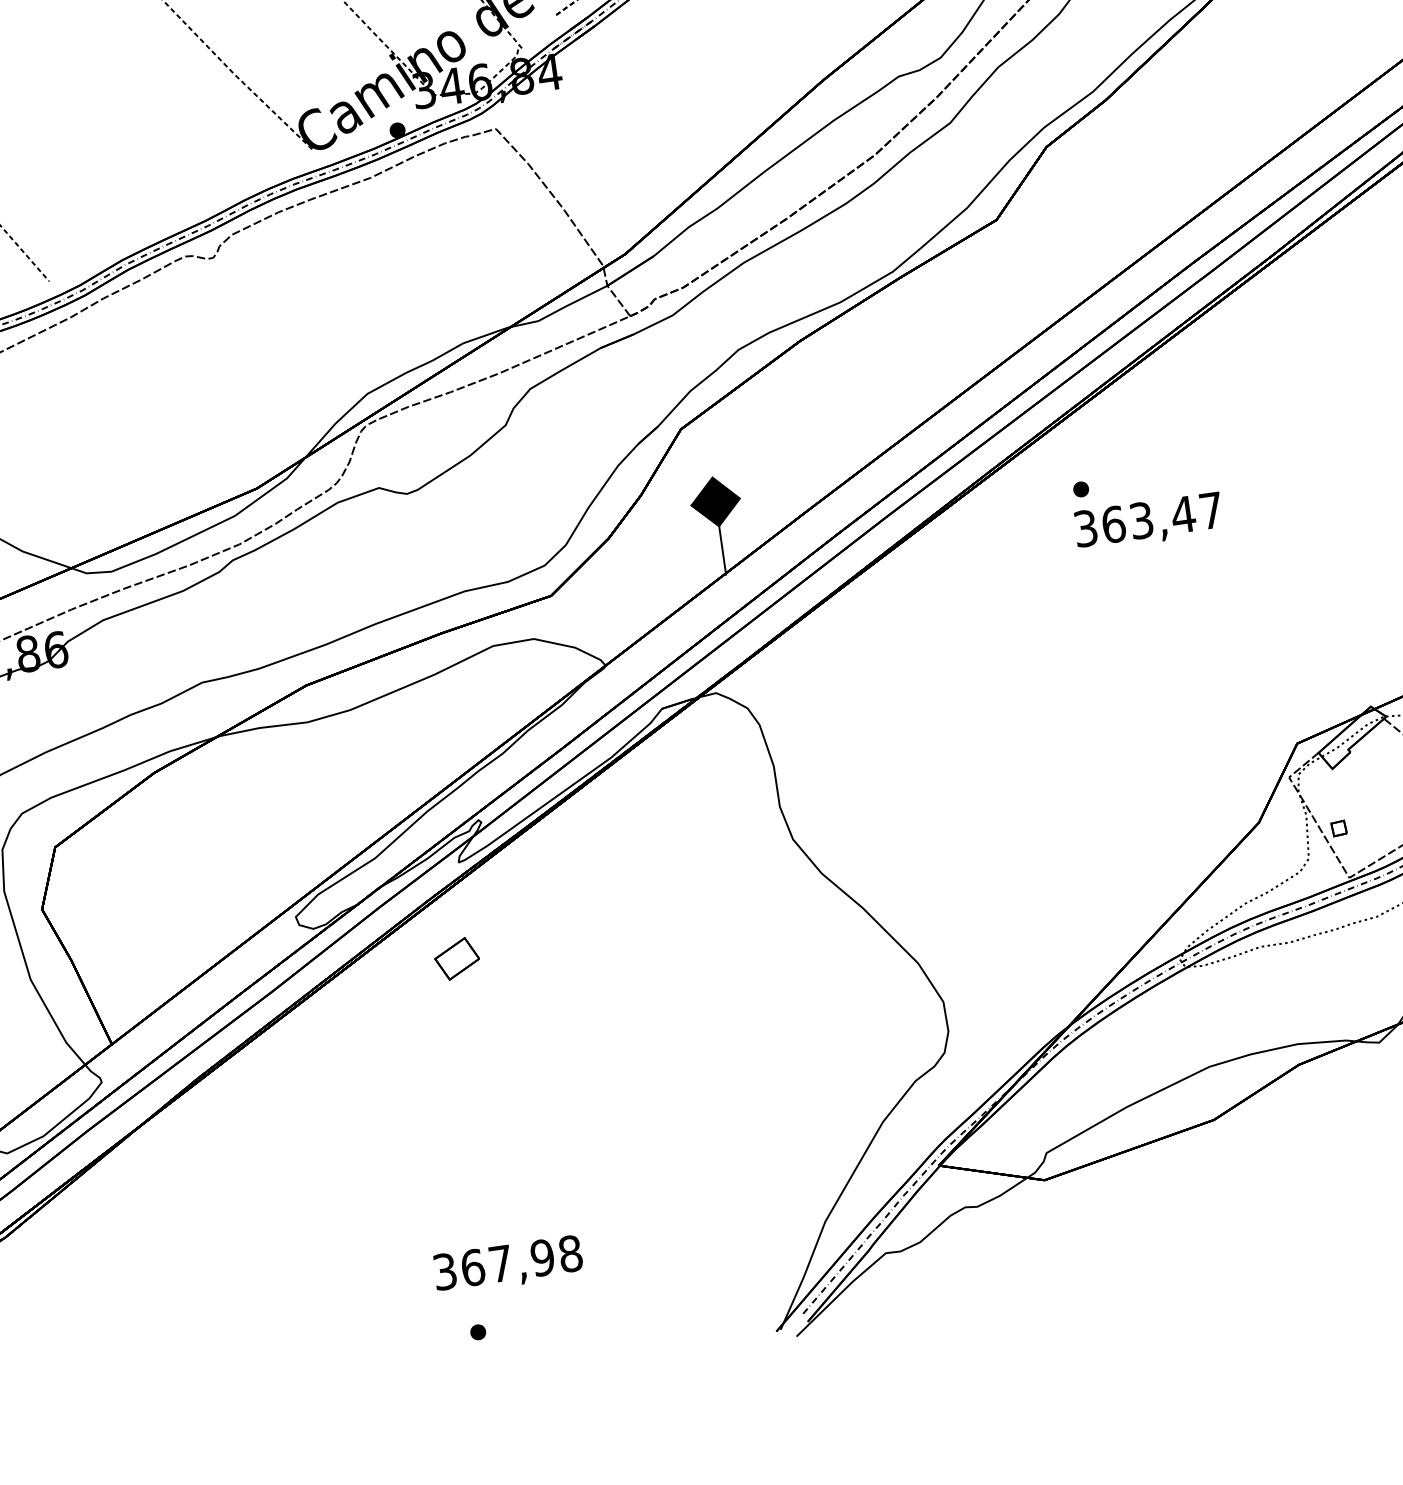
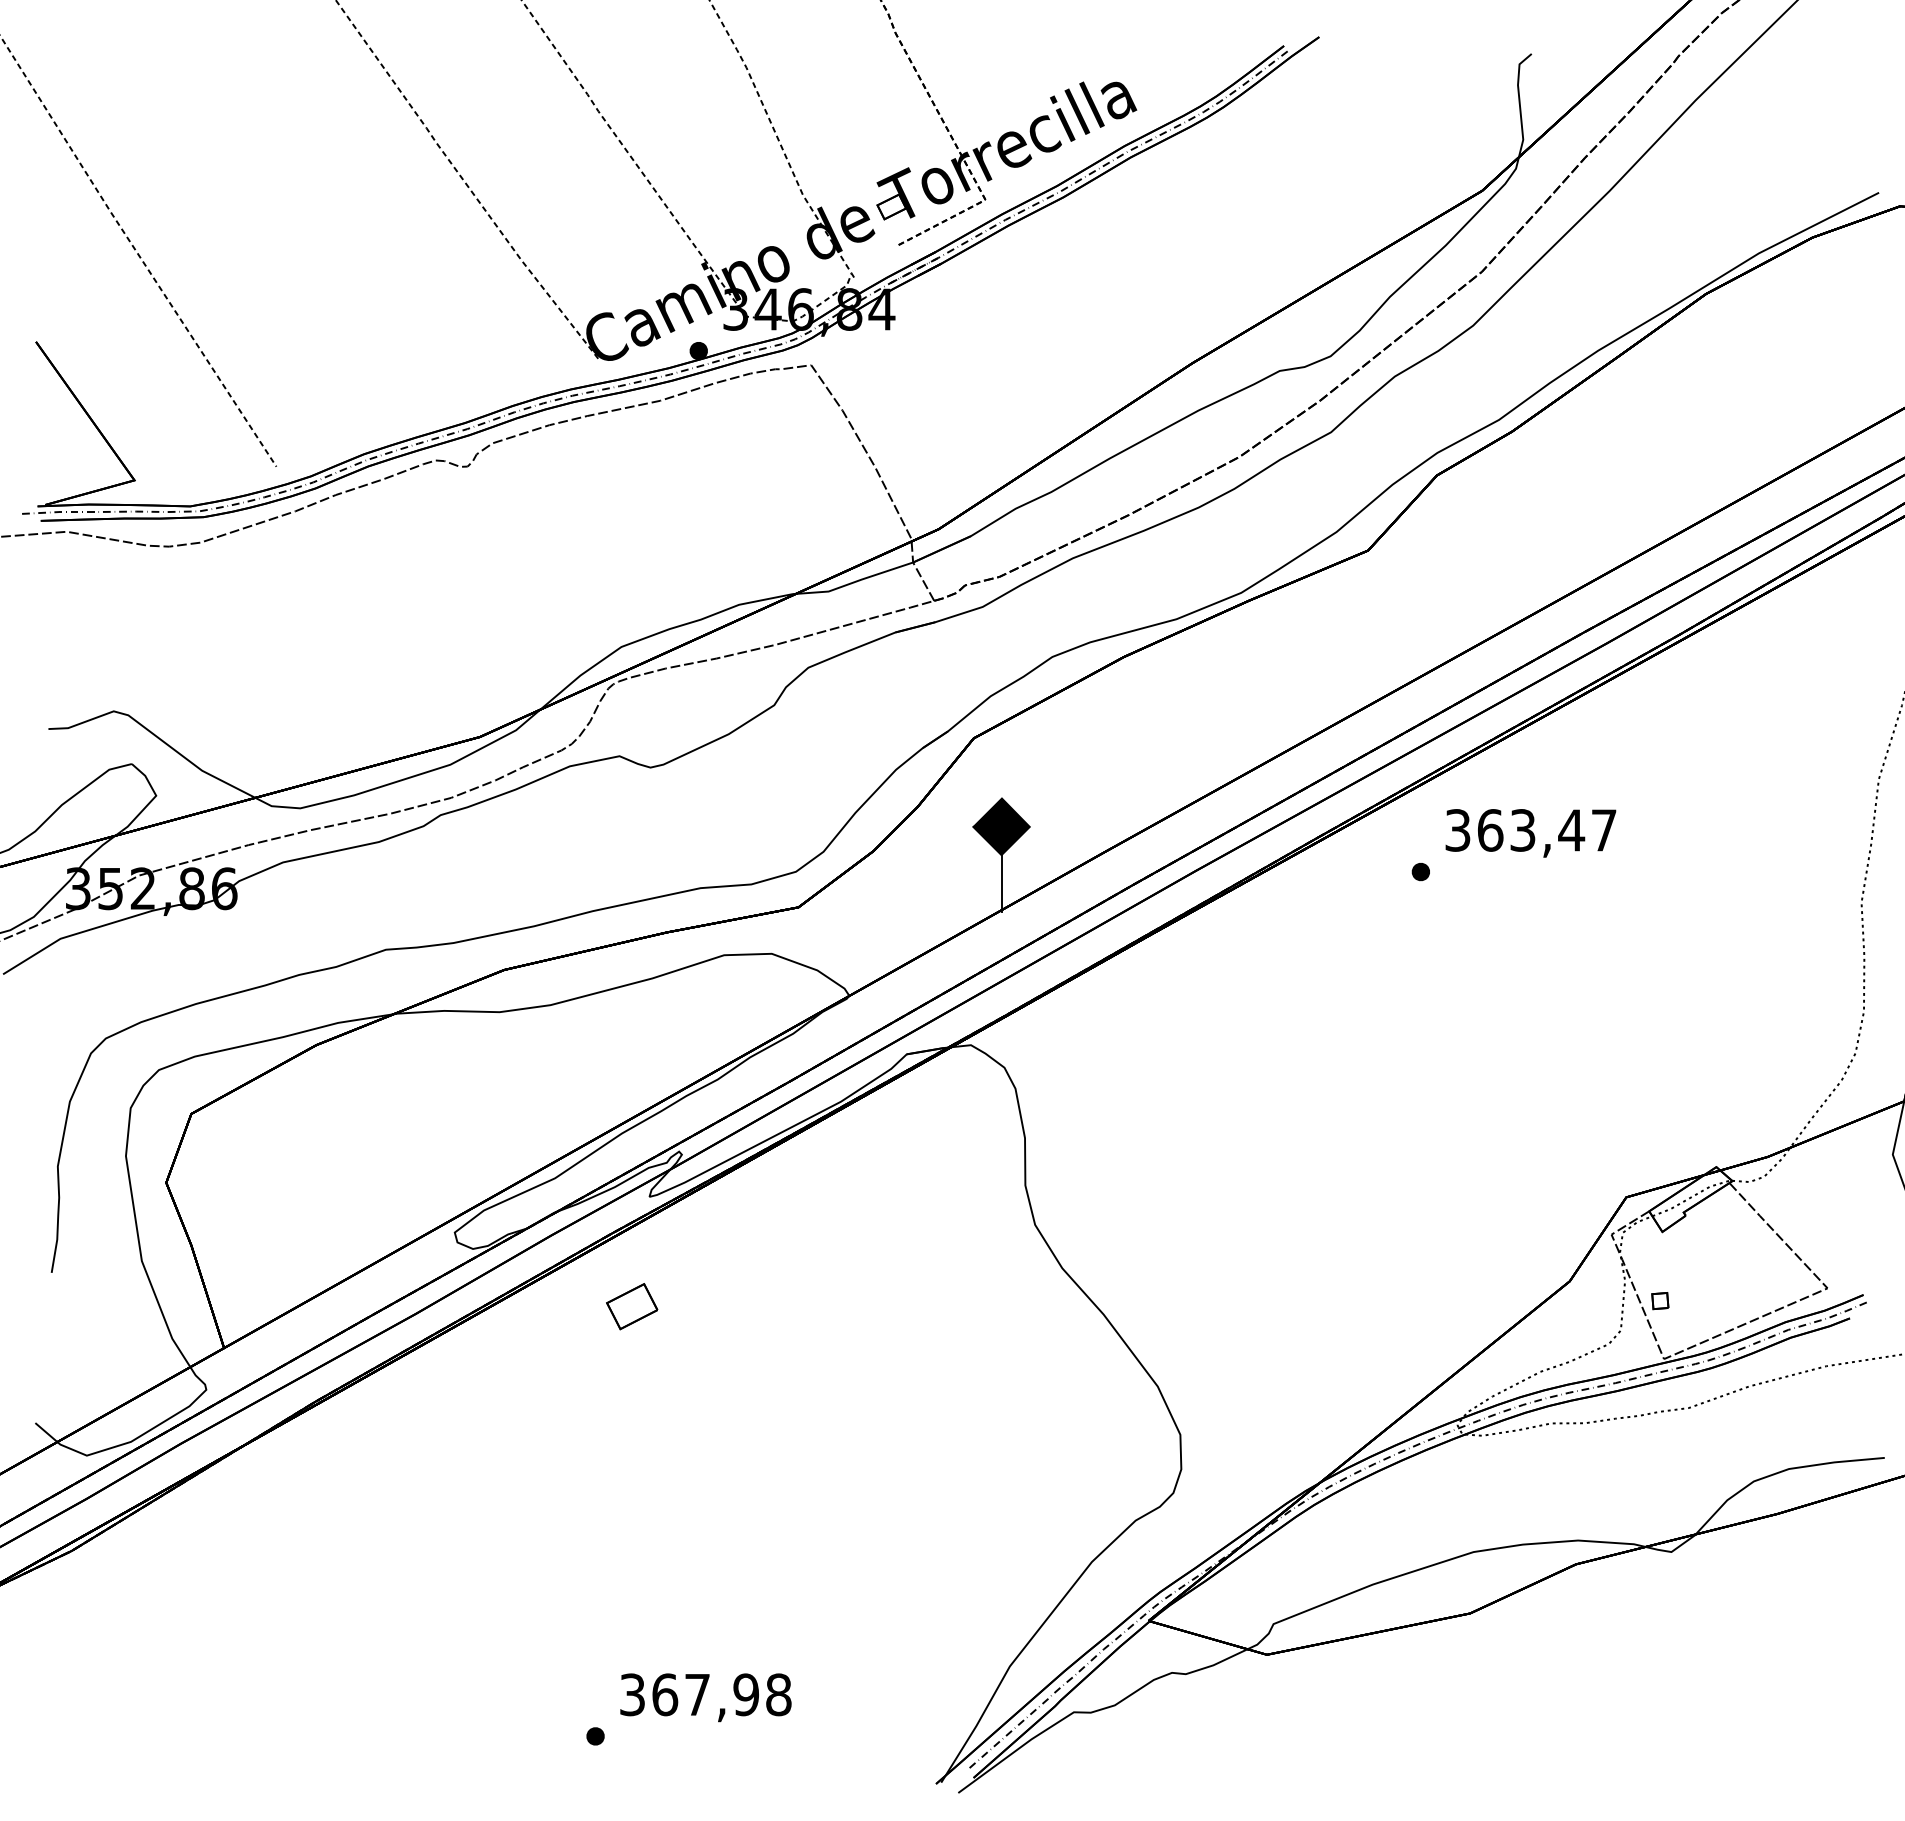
text: (1148, 522) -> (1530, 833), moved
text: (508, 1265) -> (705, 1697), moved

